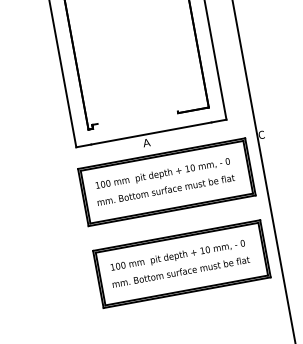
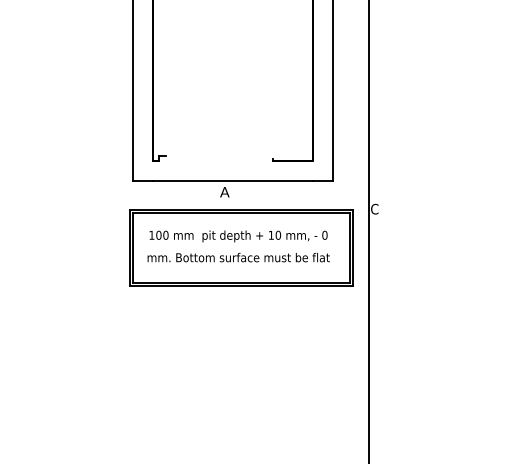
part: (181, 264) -> (241, 356), removed

